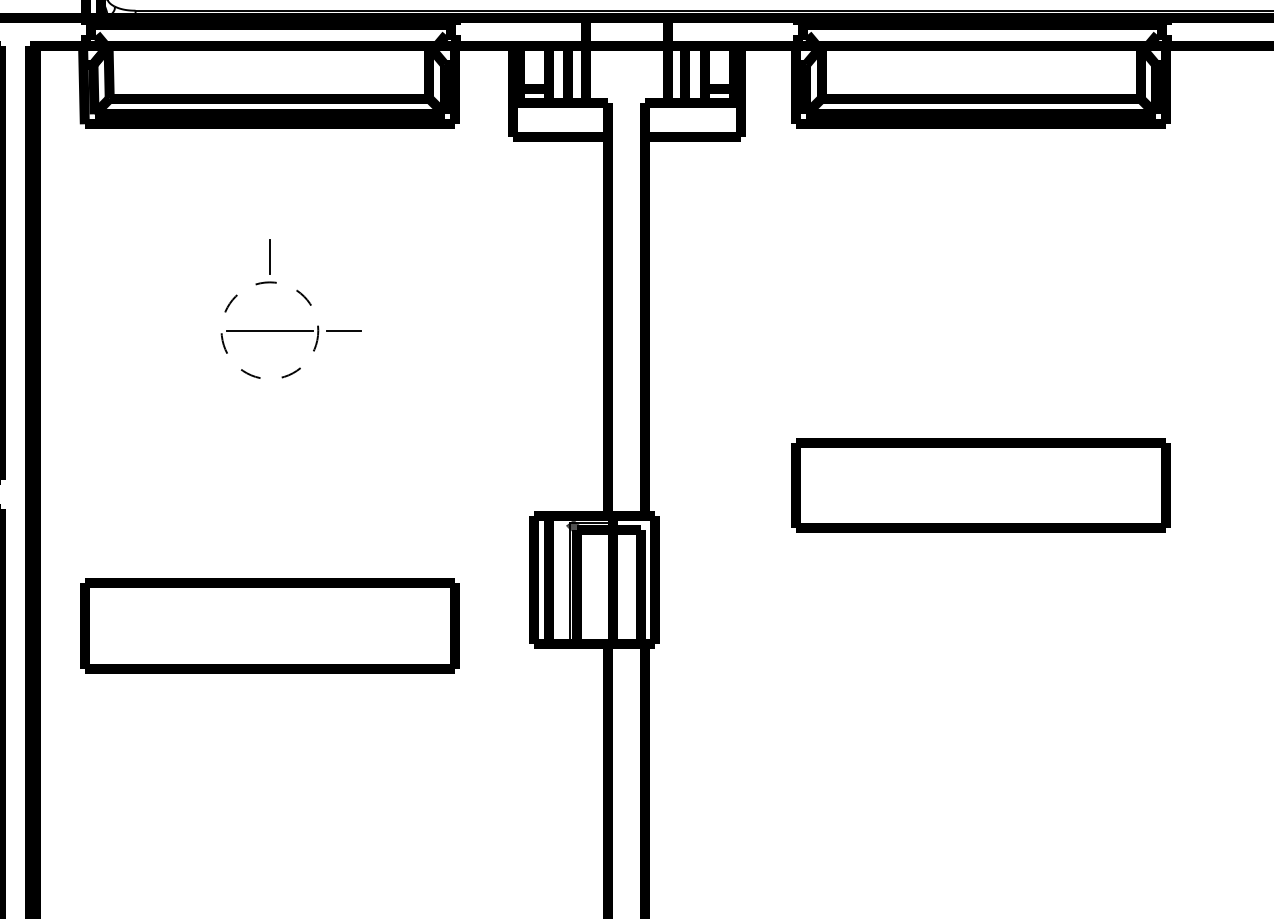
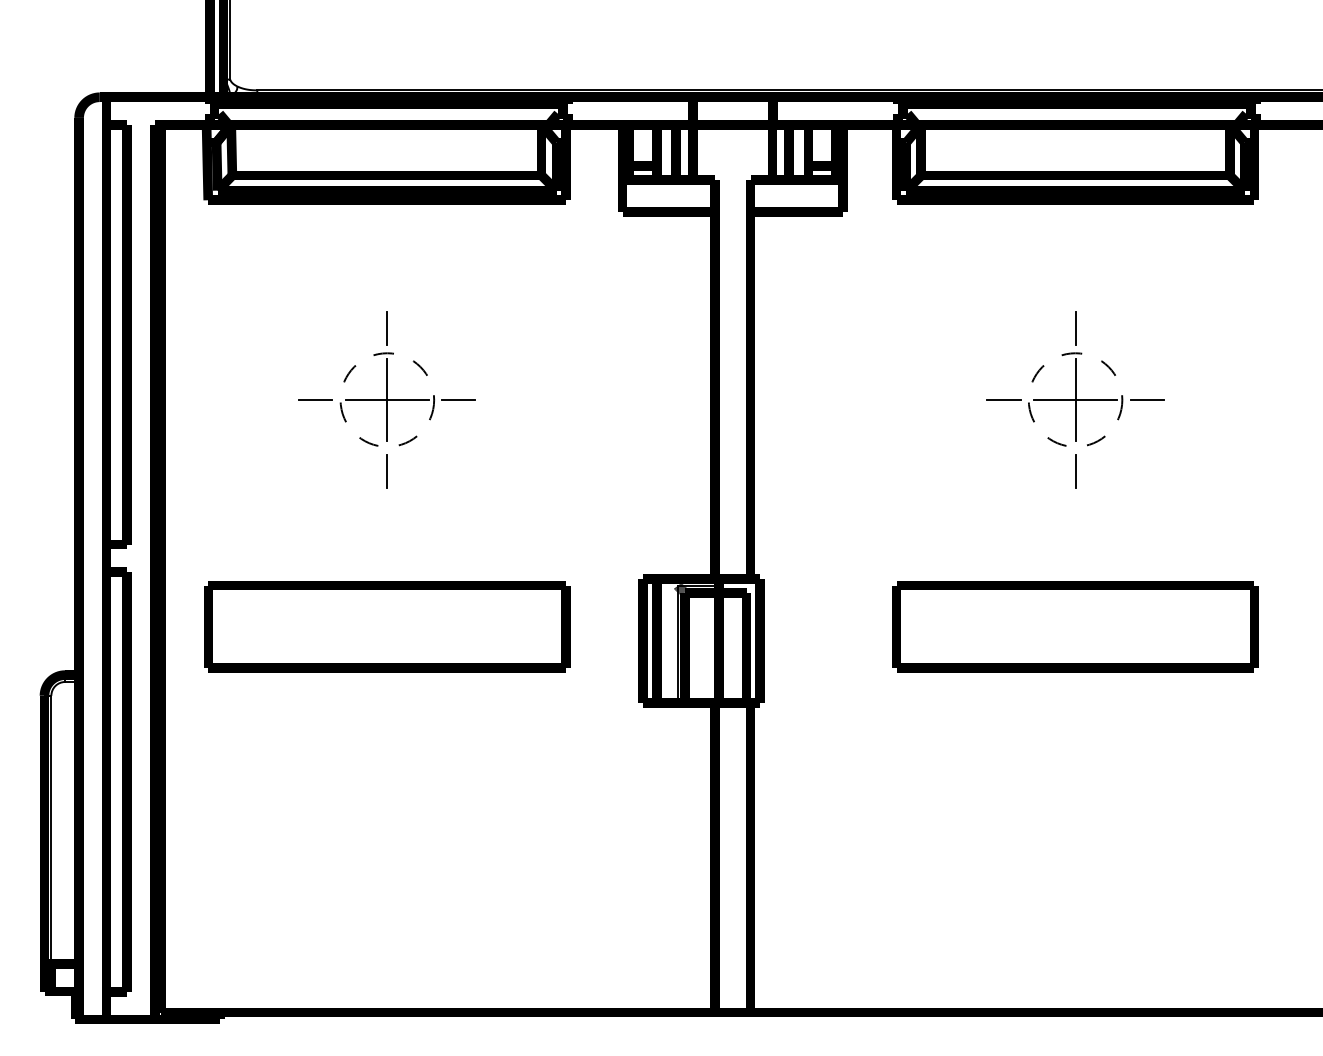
part: (981, 308) -> (1075, 378), added
line: (270, 330) -> (387, 399), added
line: (195, 331) -> (315, 400), added
line: (270, 404) -> (387, 471), added
line: (981, 404) -> (1075, 471), added
part: (981, 485) -> (1075, 626), moved
part: (270, 625) -> (387, 626), moved

